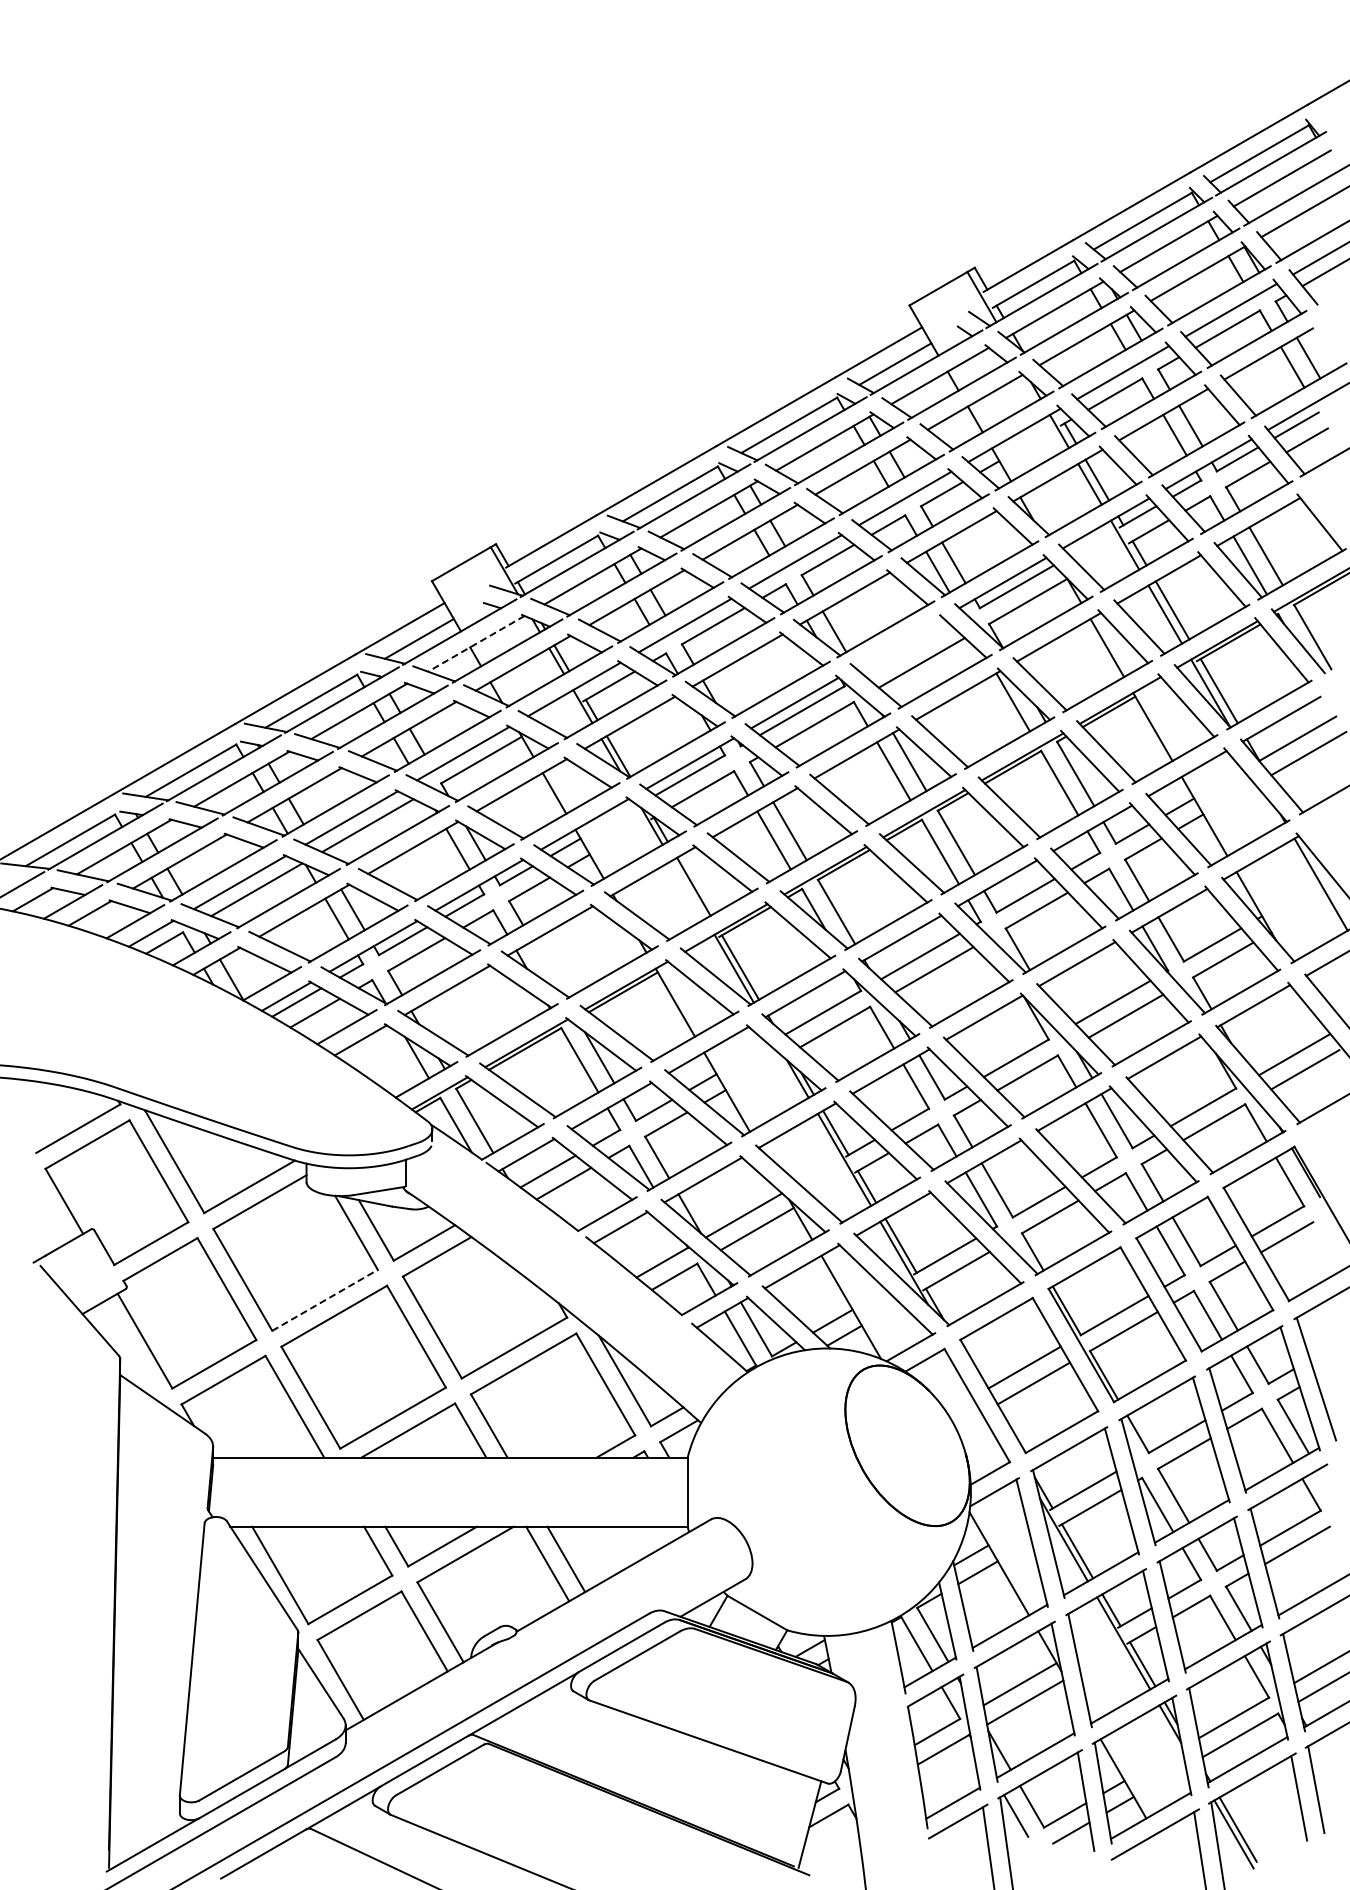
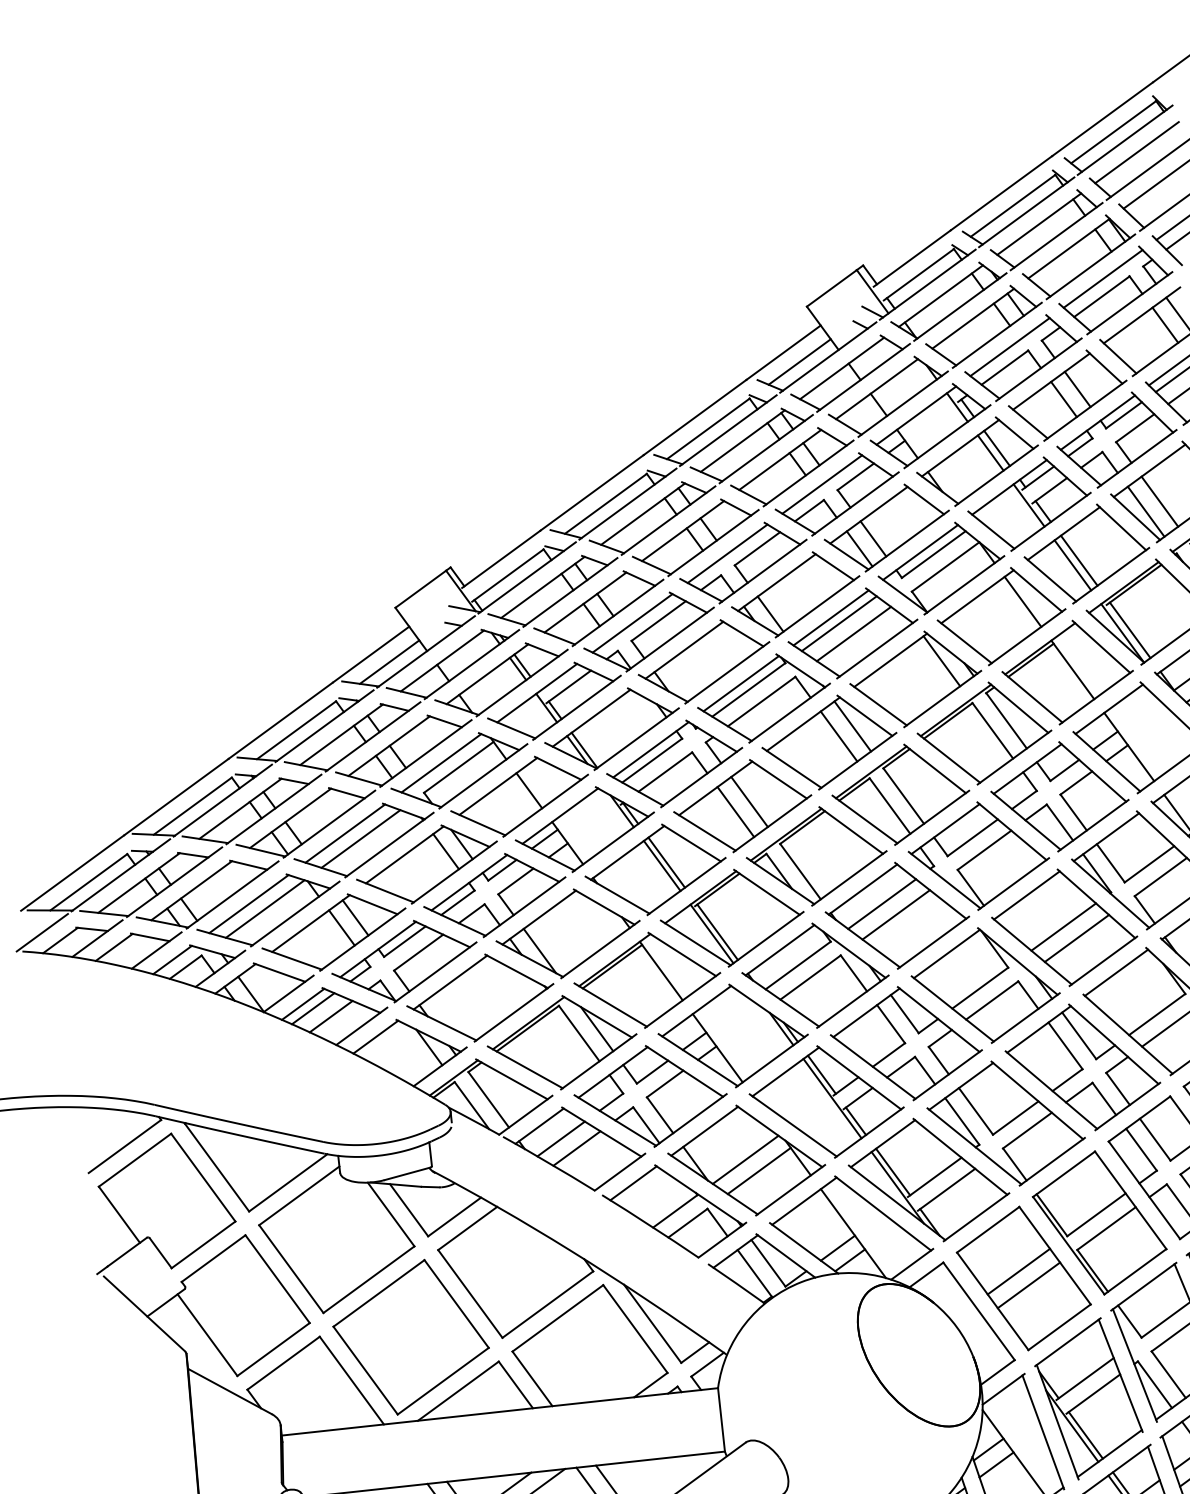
line: (898, 642) -> (830, 617), added
line: (476, 643) -> (442, 660), dashed -> solid
line: (906, 650) -> (838, 624), added
line: (688, 889) -> (662, 865), added
line: (547, 966) -> (540, 950), added
line: (325, 1300) -> (369, 1279), dashed -> solid

